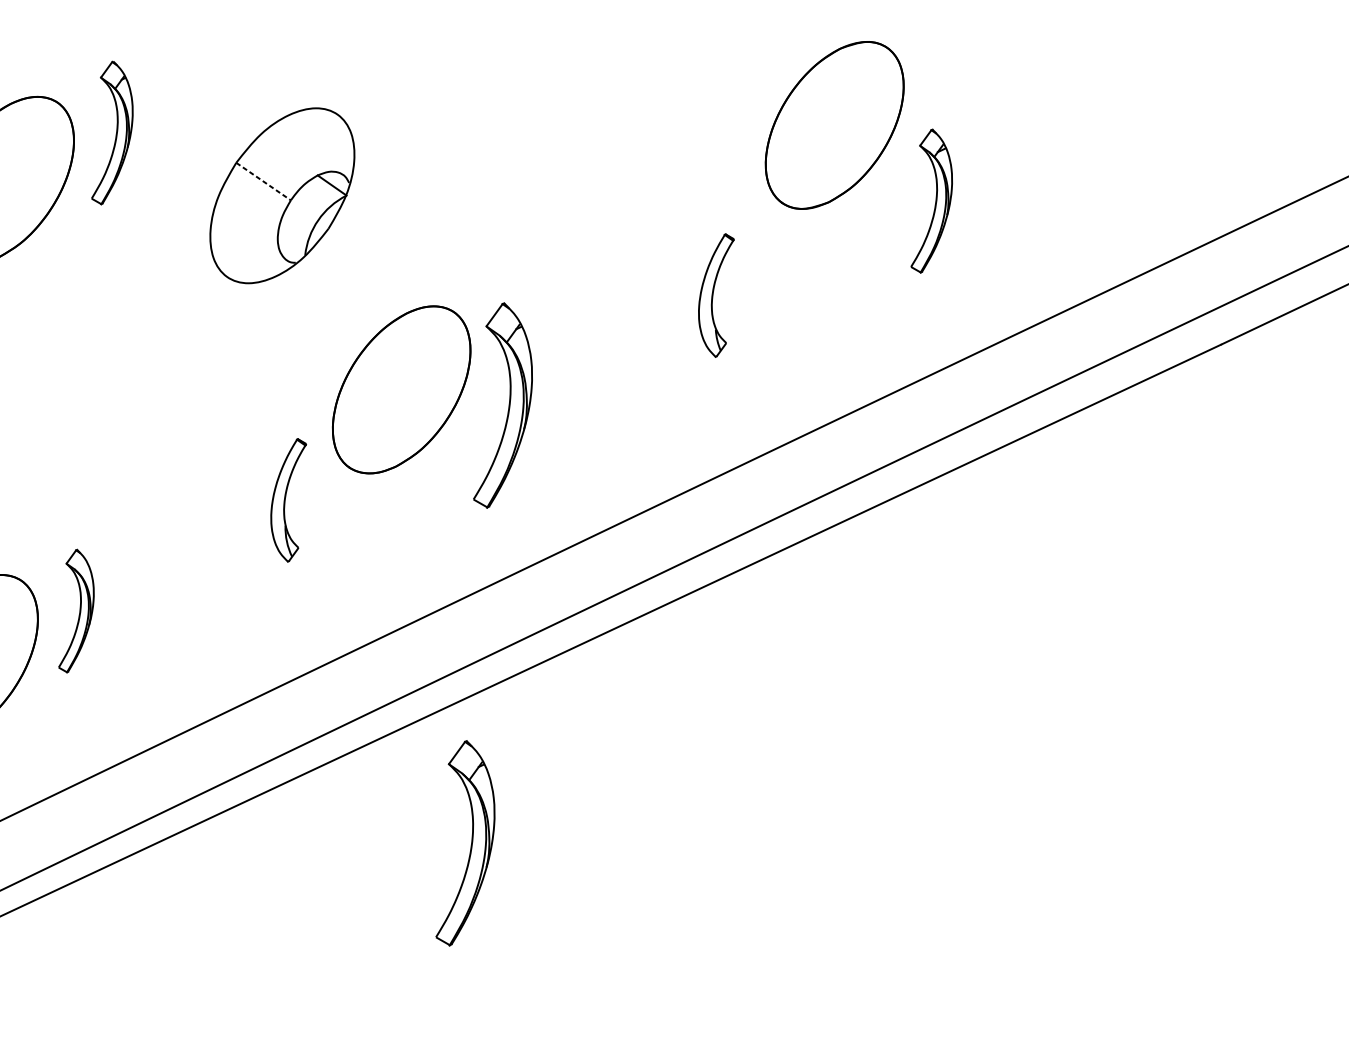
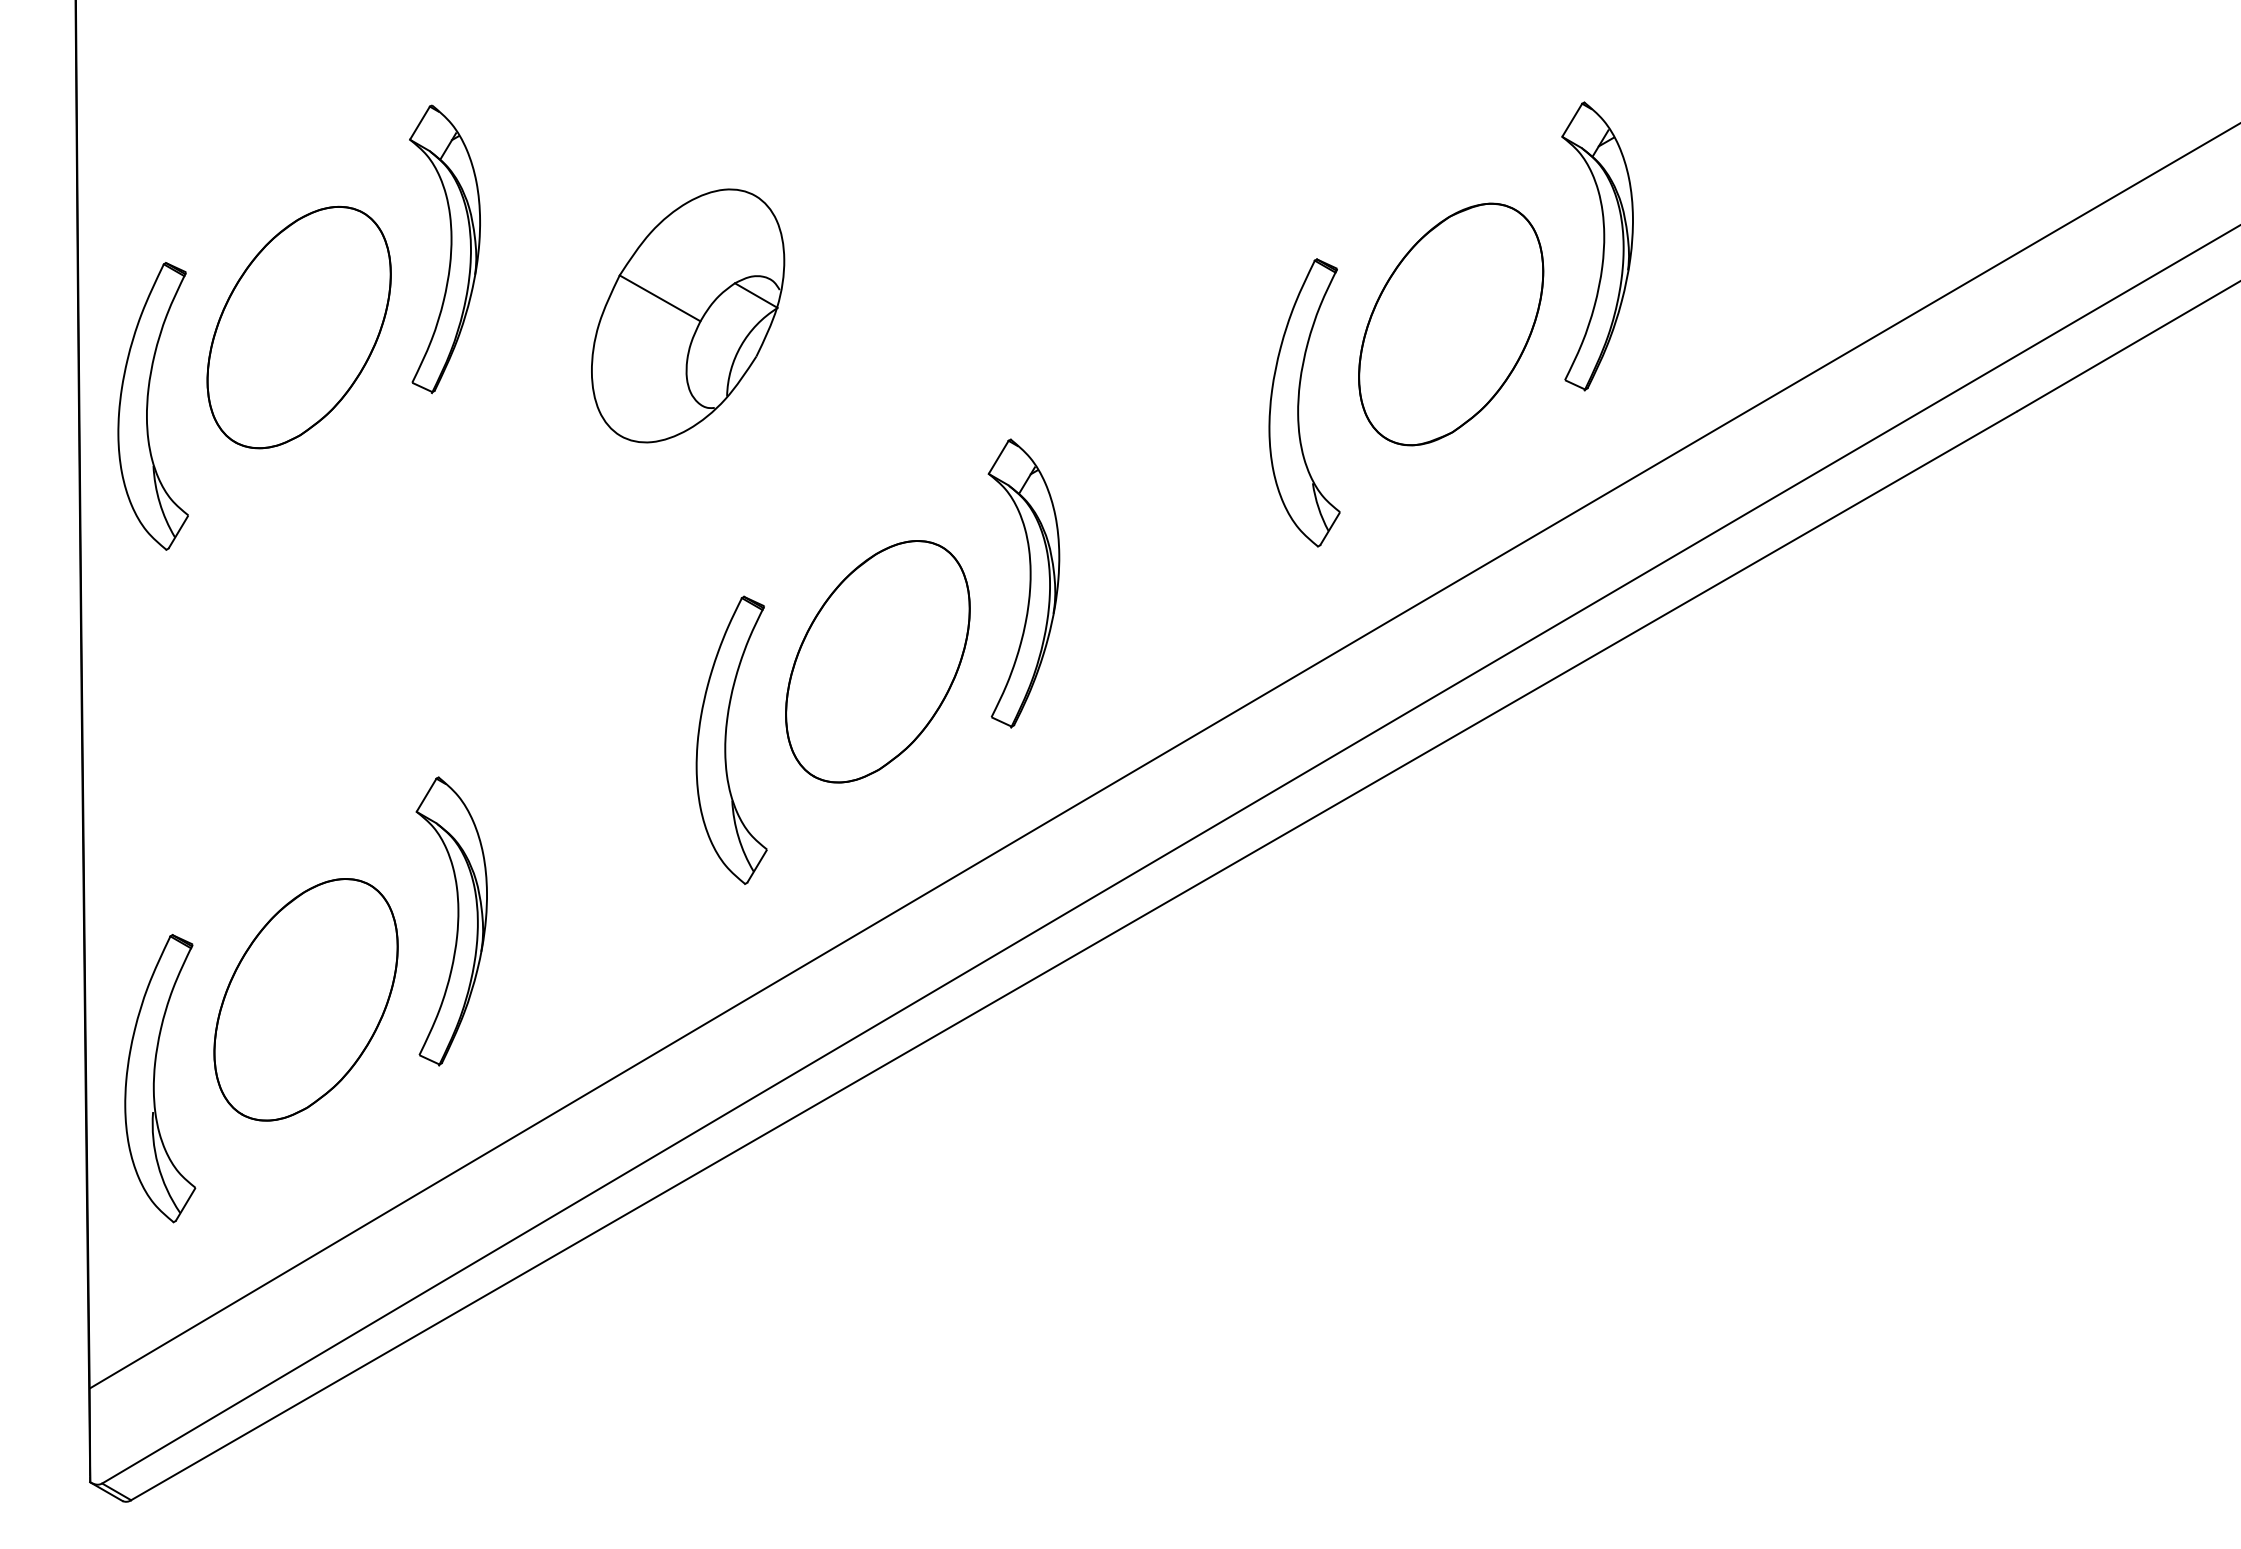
part: (834, 125) -> (1451, 324), moved
part: (113, 133) -> (444, 249), size x1.43
line: (263, 181) -> (660, 298), dashed -> solid
part: (932, 201) -> (1597, 246), size x1.43
part: (715, 294) -> (1304, 402), size x1.67
part: (401, 389) -> (877, 661), moved
part: (287, 499) -> (731, 739), size x1.67
part: (77, 611) -> (451, 921), size x1.67
part: (466, 844) -> (1023, 1199), removed

